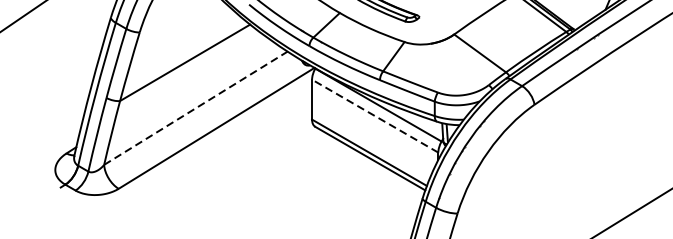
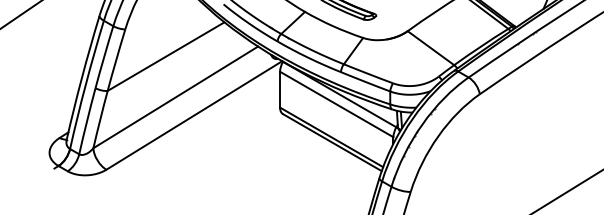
line: (195, 108) -> (175, 97), dashed -> solid
line: (374, 116) -> (336, 104), dashed -> solid

